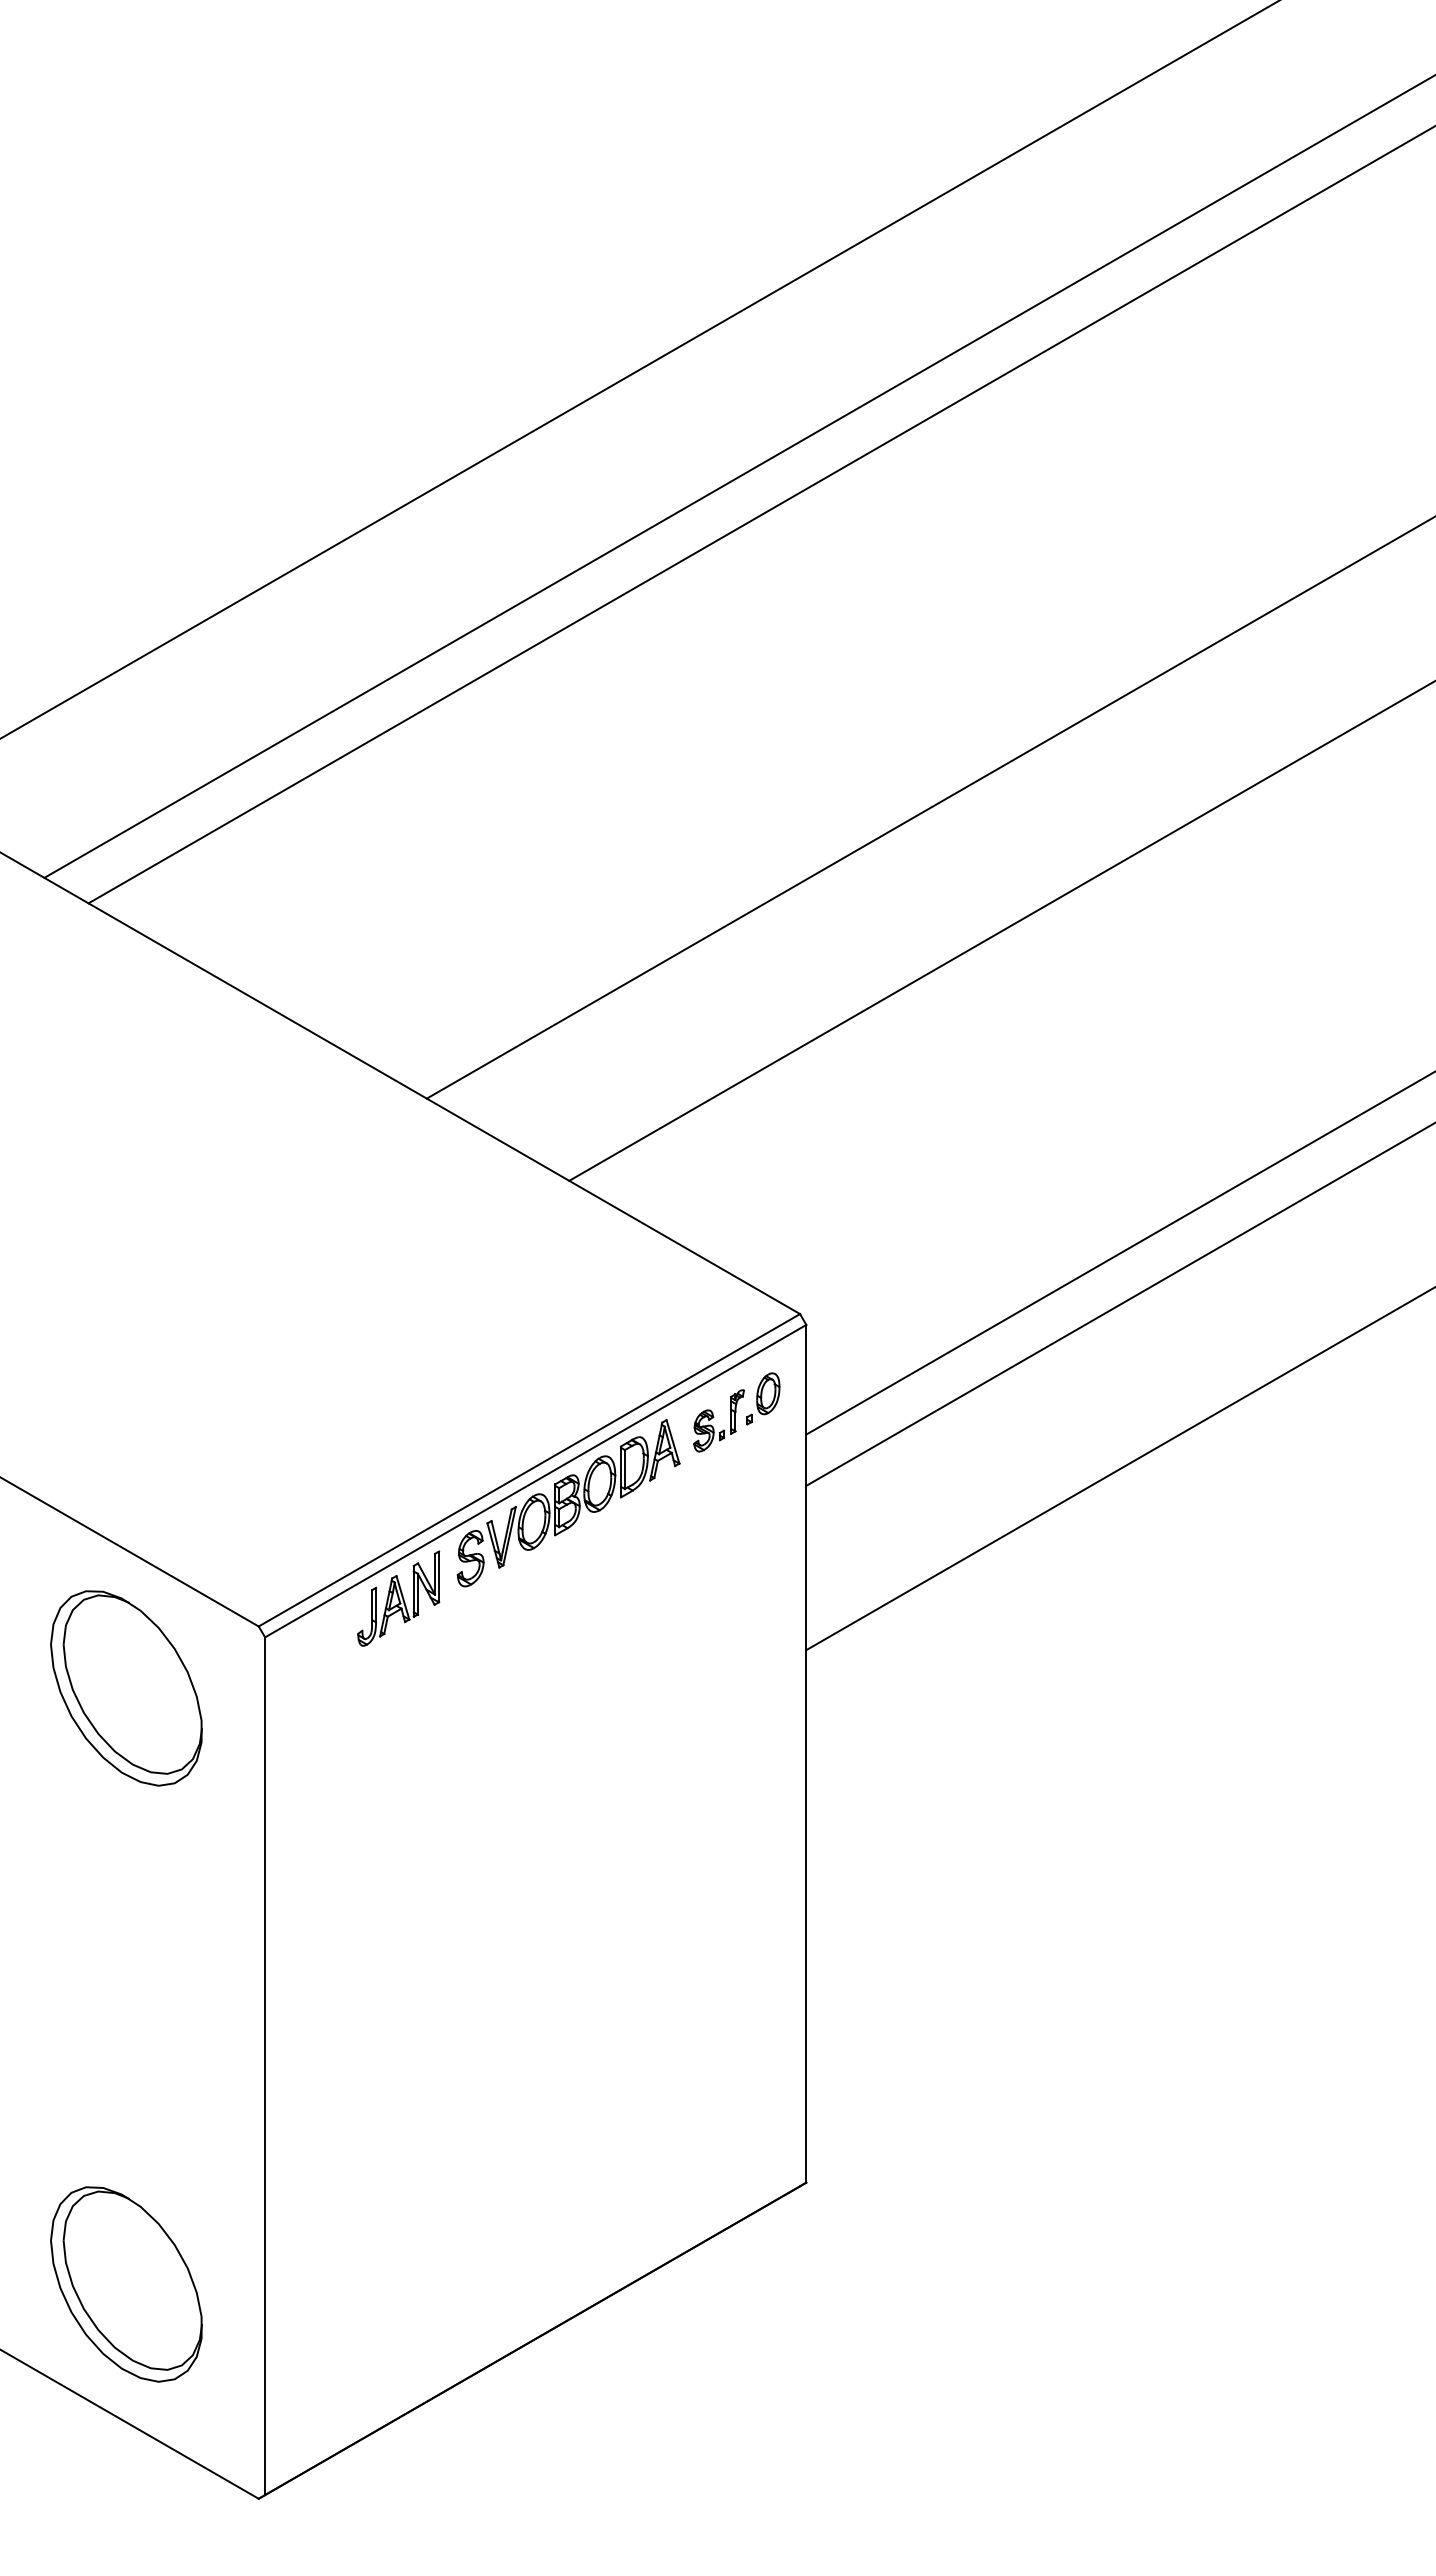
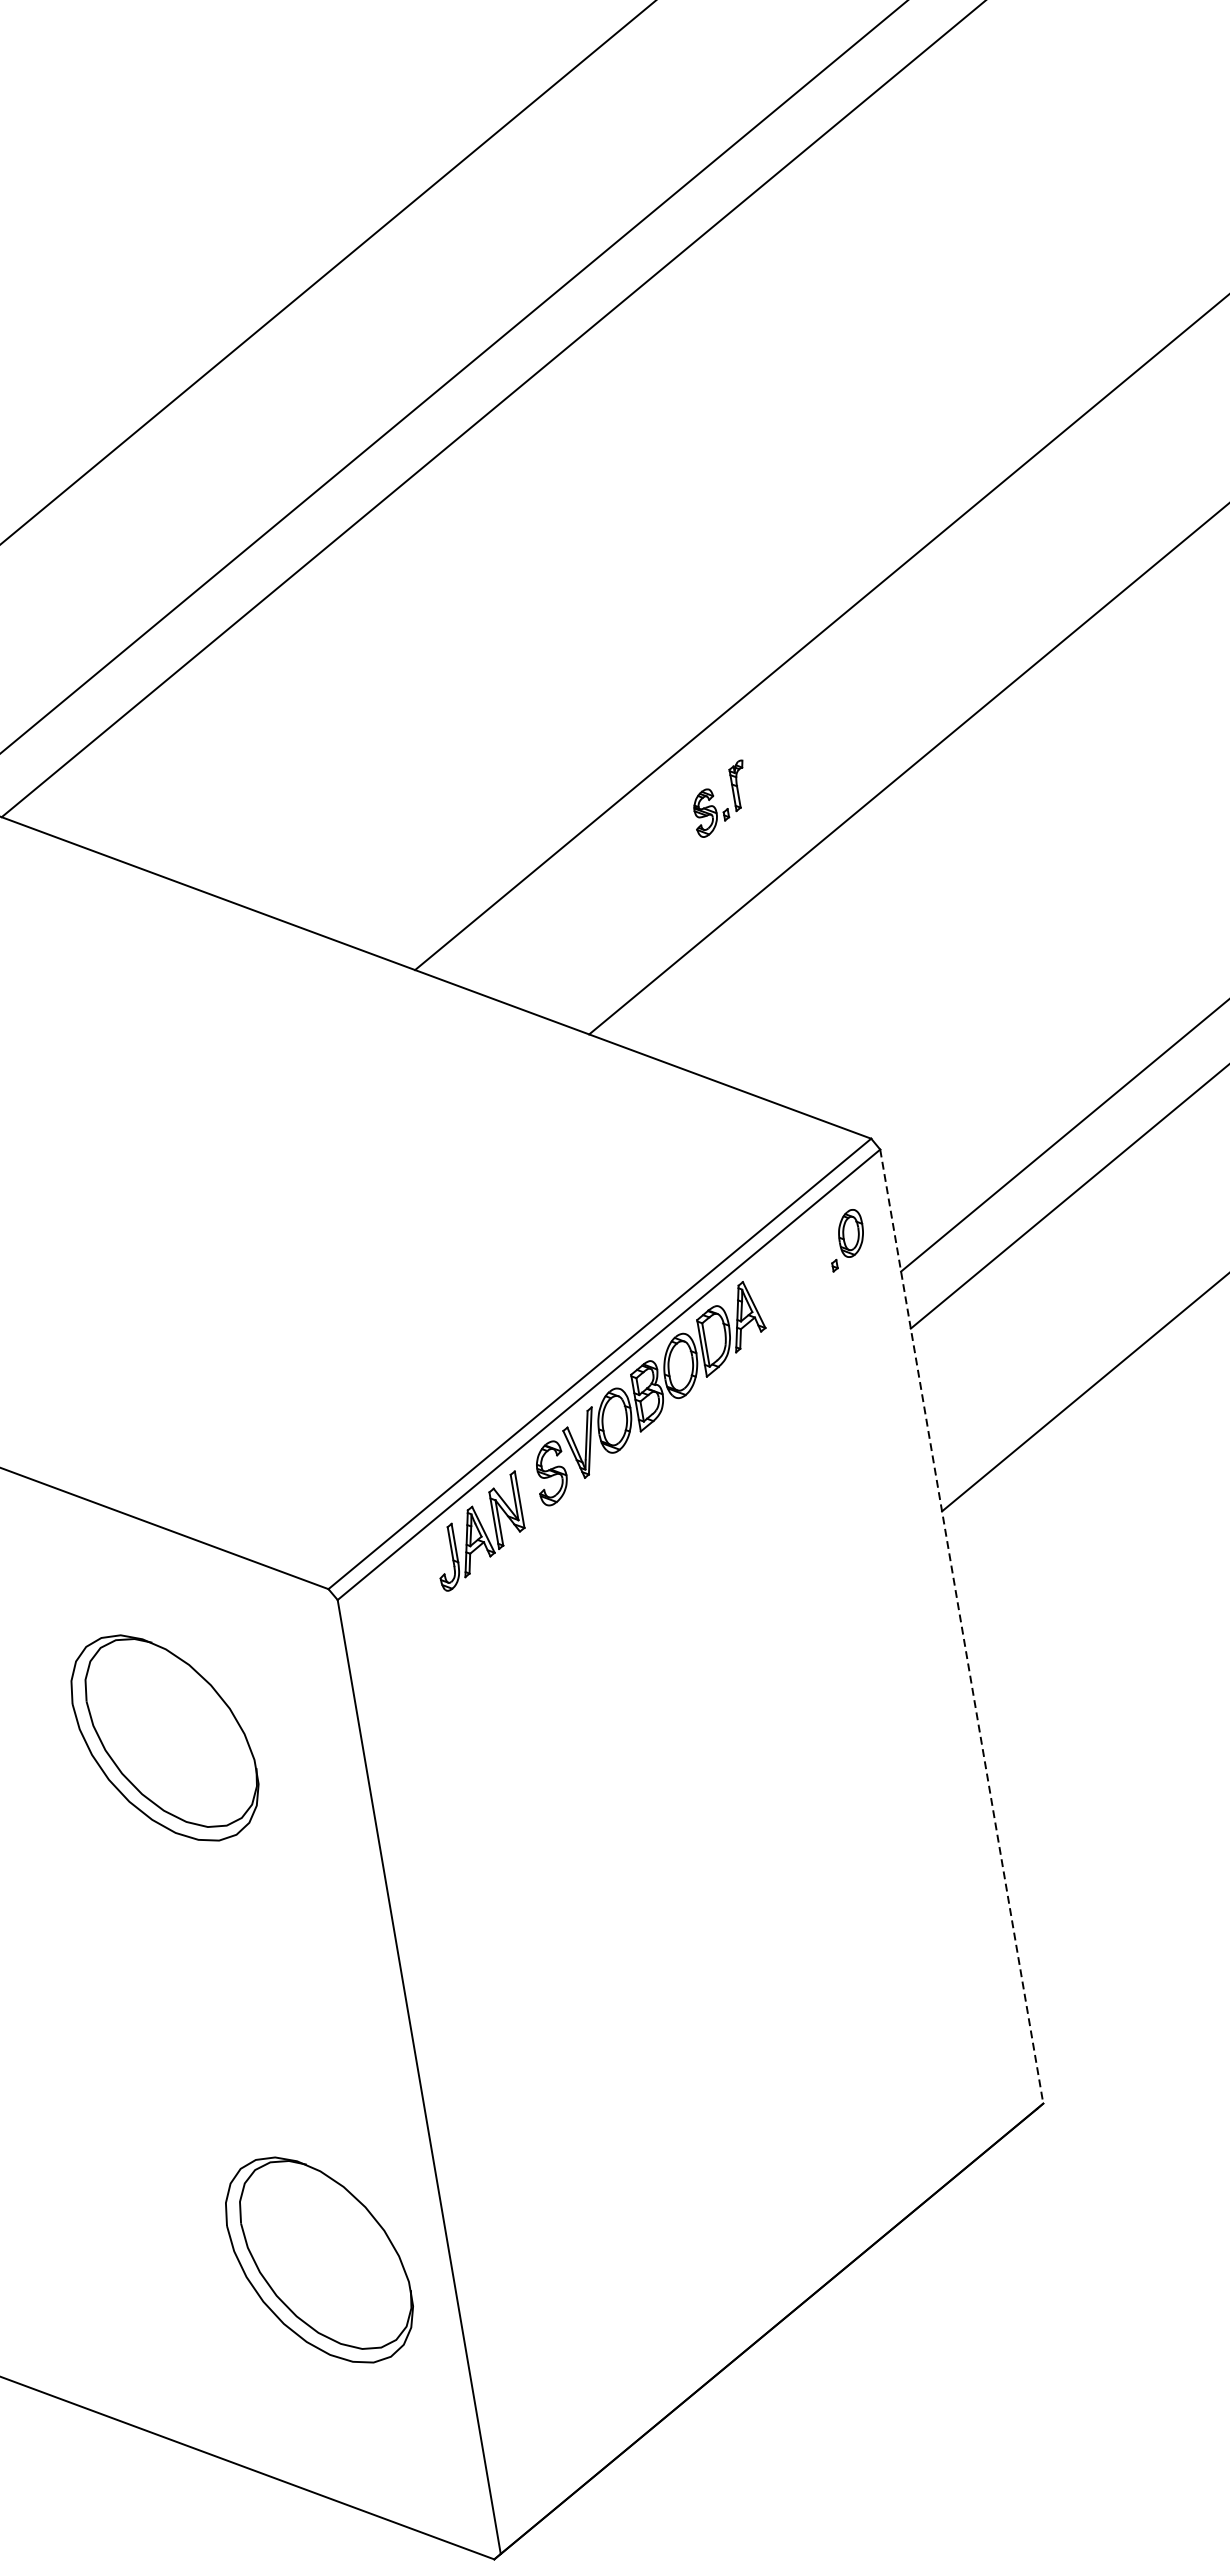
part: (718, 1420) -> (719, 798), moved
part: (126, 1688) -> (164, 1738), moved
line: (806, 1753) -> (961, 1626), solid -> dashed
part: (126, 2284) -> (319, 2260), moved

